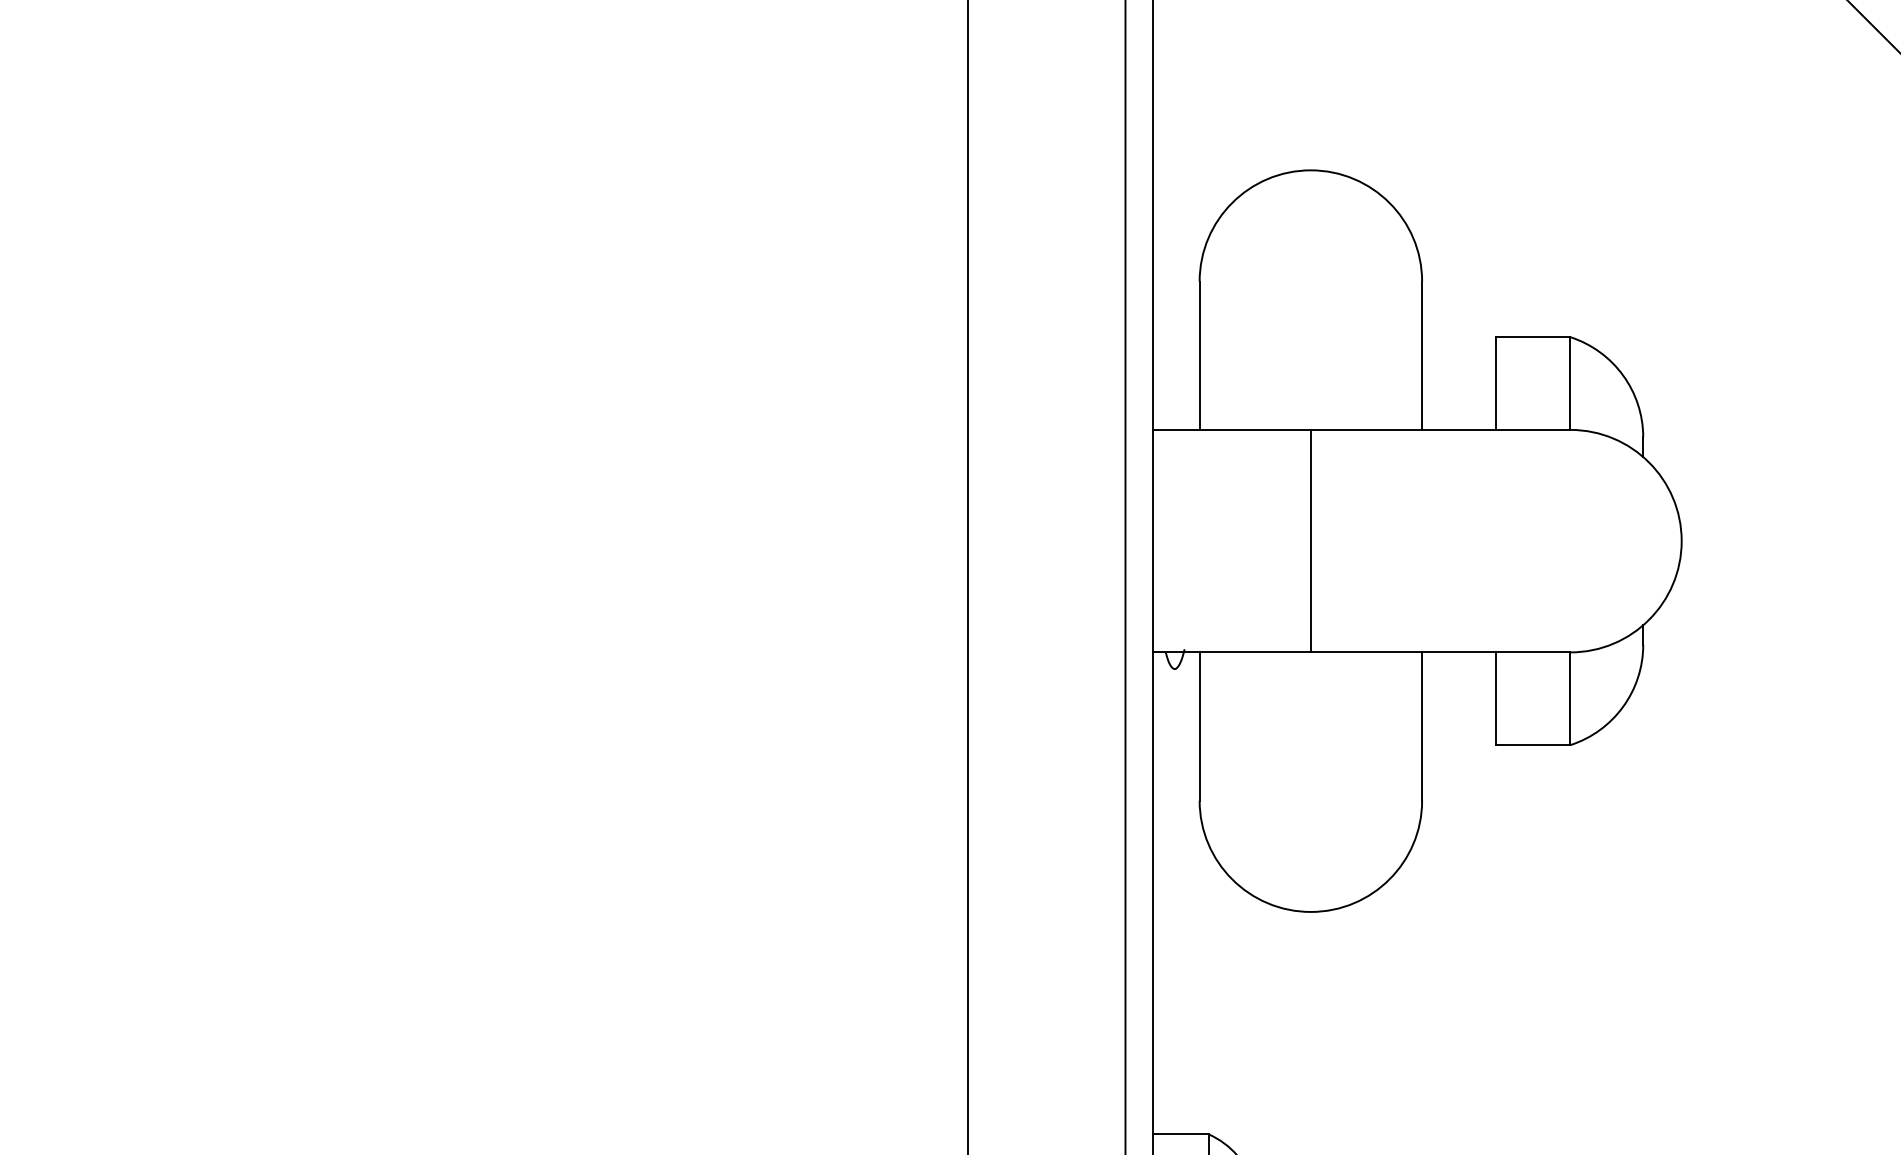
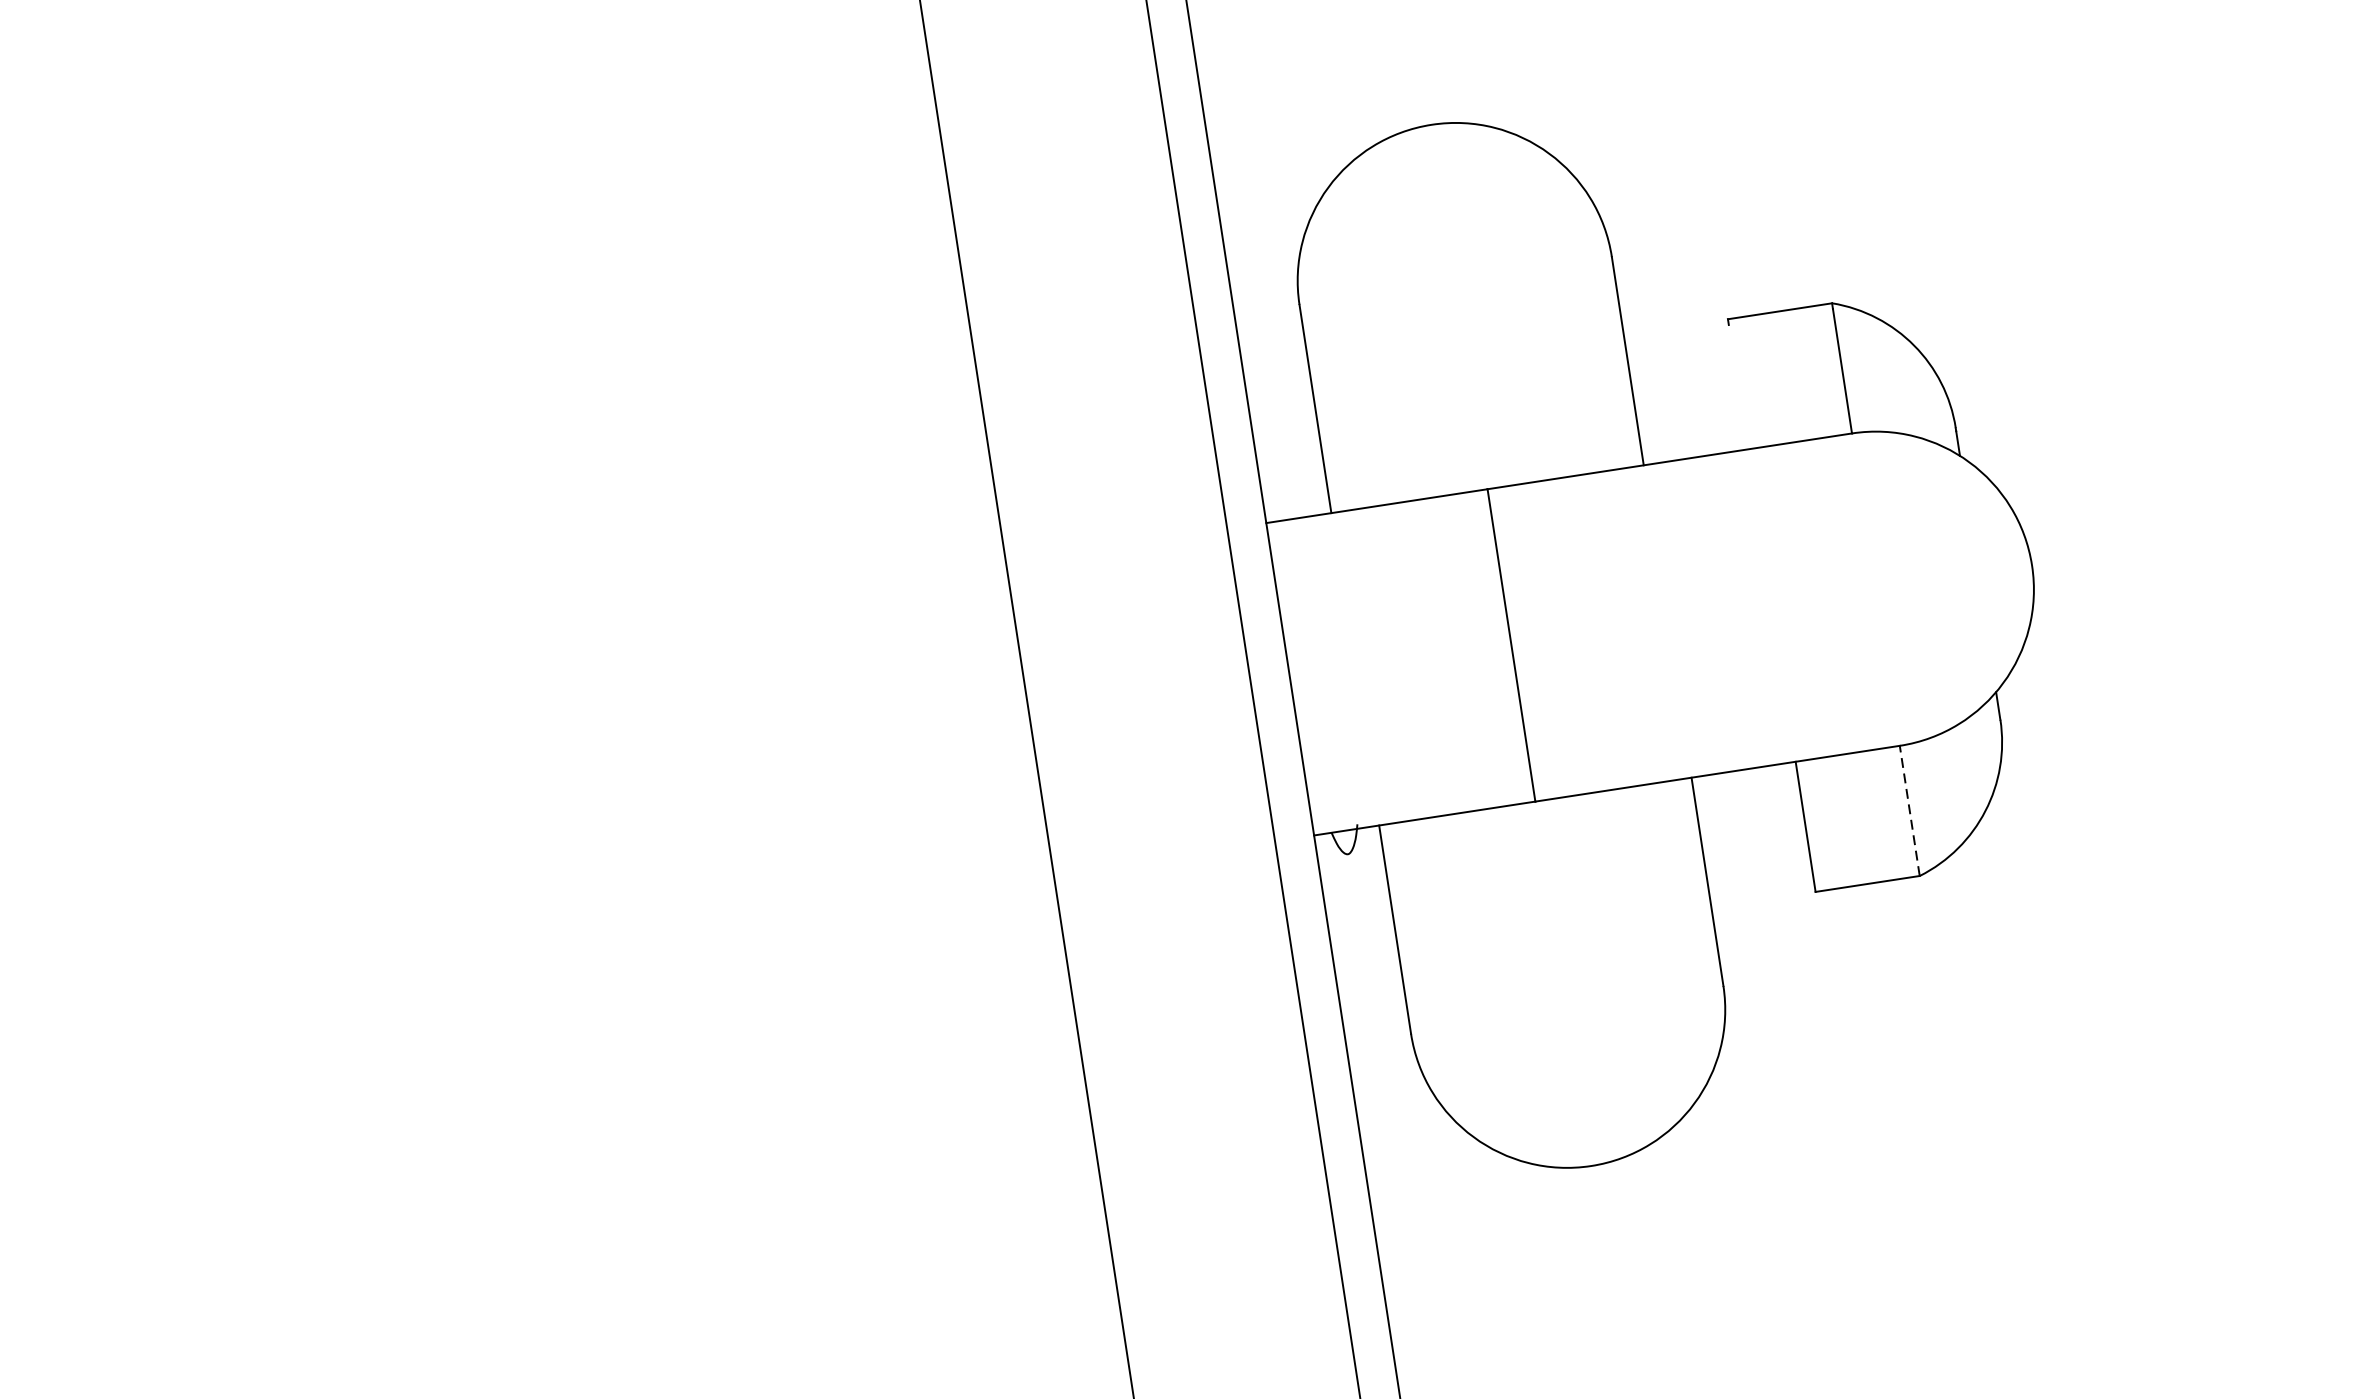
line: (1496, 385) -> (1738, 386), removed
line: (1570, 698) -> (1909, 810), solid -> dashed

